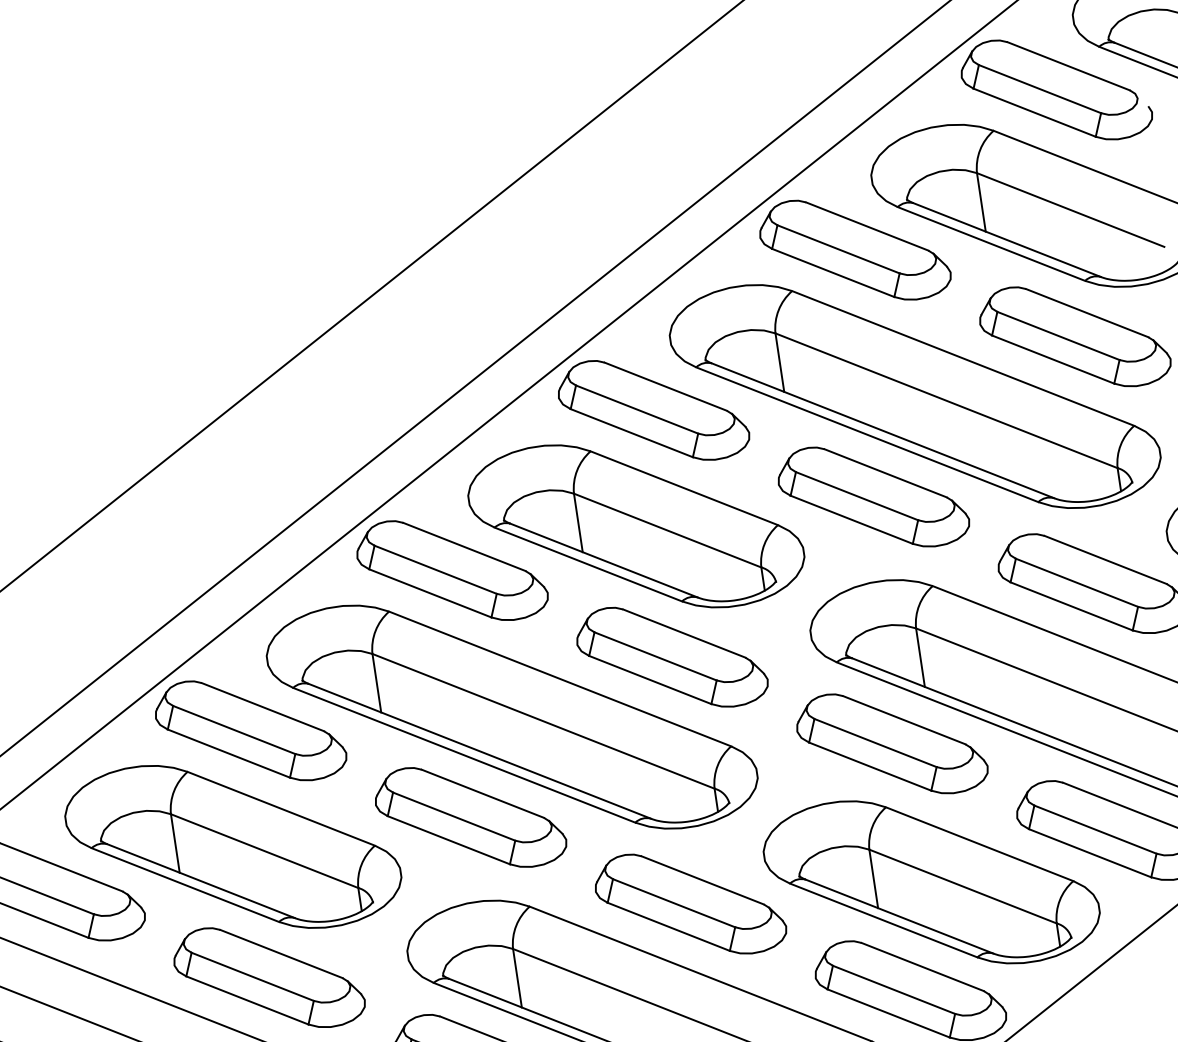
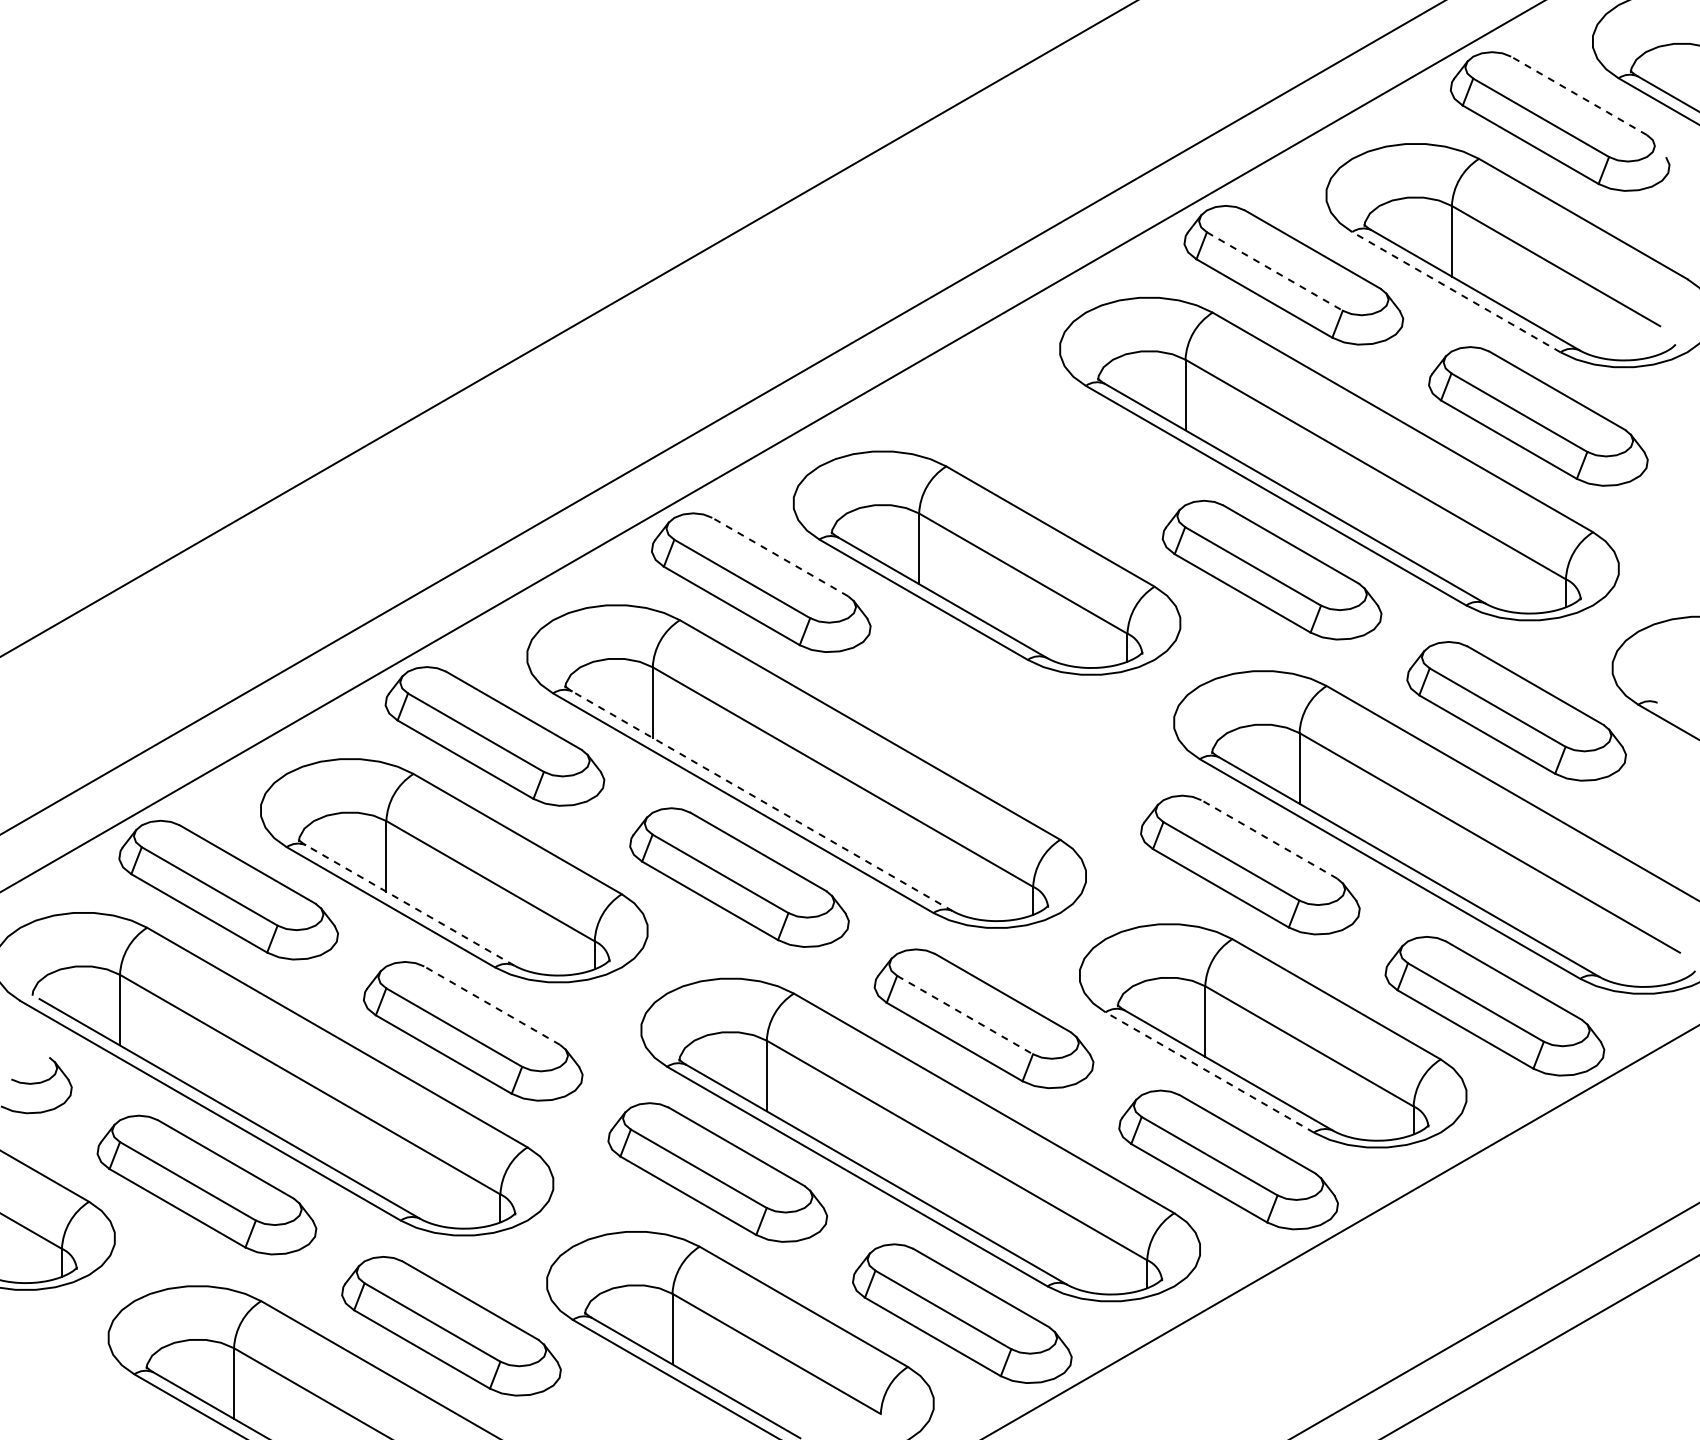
line: (1068, 66) -> (1578, 95), solid -> dashed
line: (991, 243) -> (1456, 291), solid -> dashed
line: (839, 249) -> (1275, 271), solid -> dashed
part: (653, 409) -> (1027, 428), removed
line: (463, 546) -> (779, 556), solid -> dashed
part: (671, 656) -> (1005, 723), removed
line: (903, 720) -> (1268, 839), solid -> dashed
line: (479, 751) -> (762, 801), solid -> dashed
line: (200, 881) -> (409, 905), solid -> dashed
line: (674, 903) -> (965, 1015), solid -> dashed
line: (883, 920) -> (1209, 1072), solid -> dashed
line: (280, 953) -> (491, 1005), solid -> dashed

